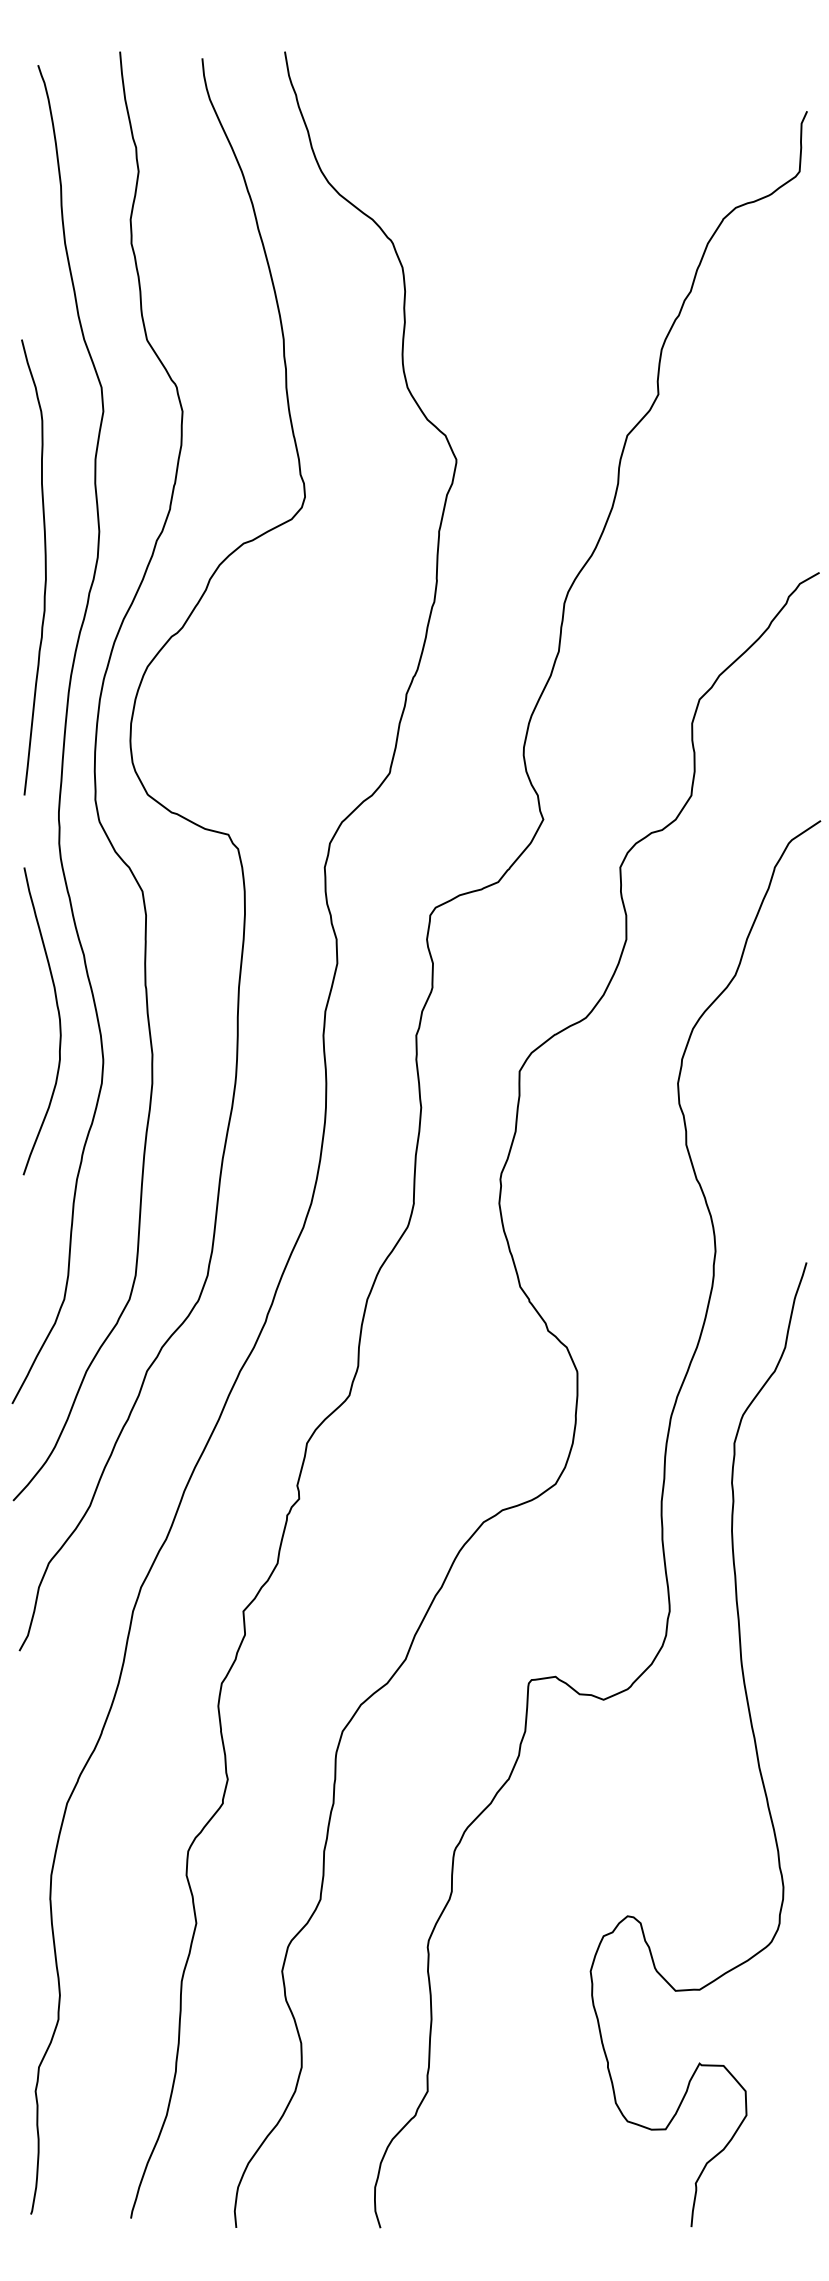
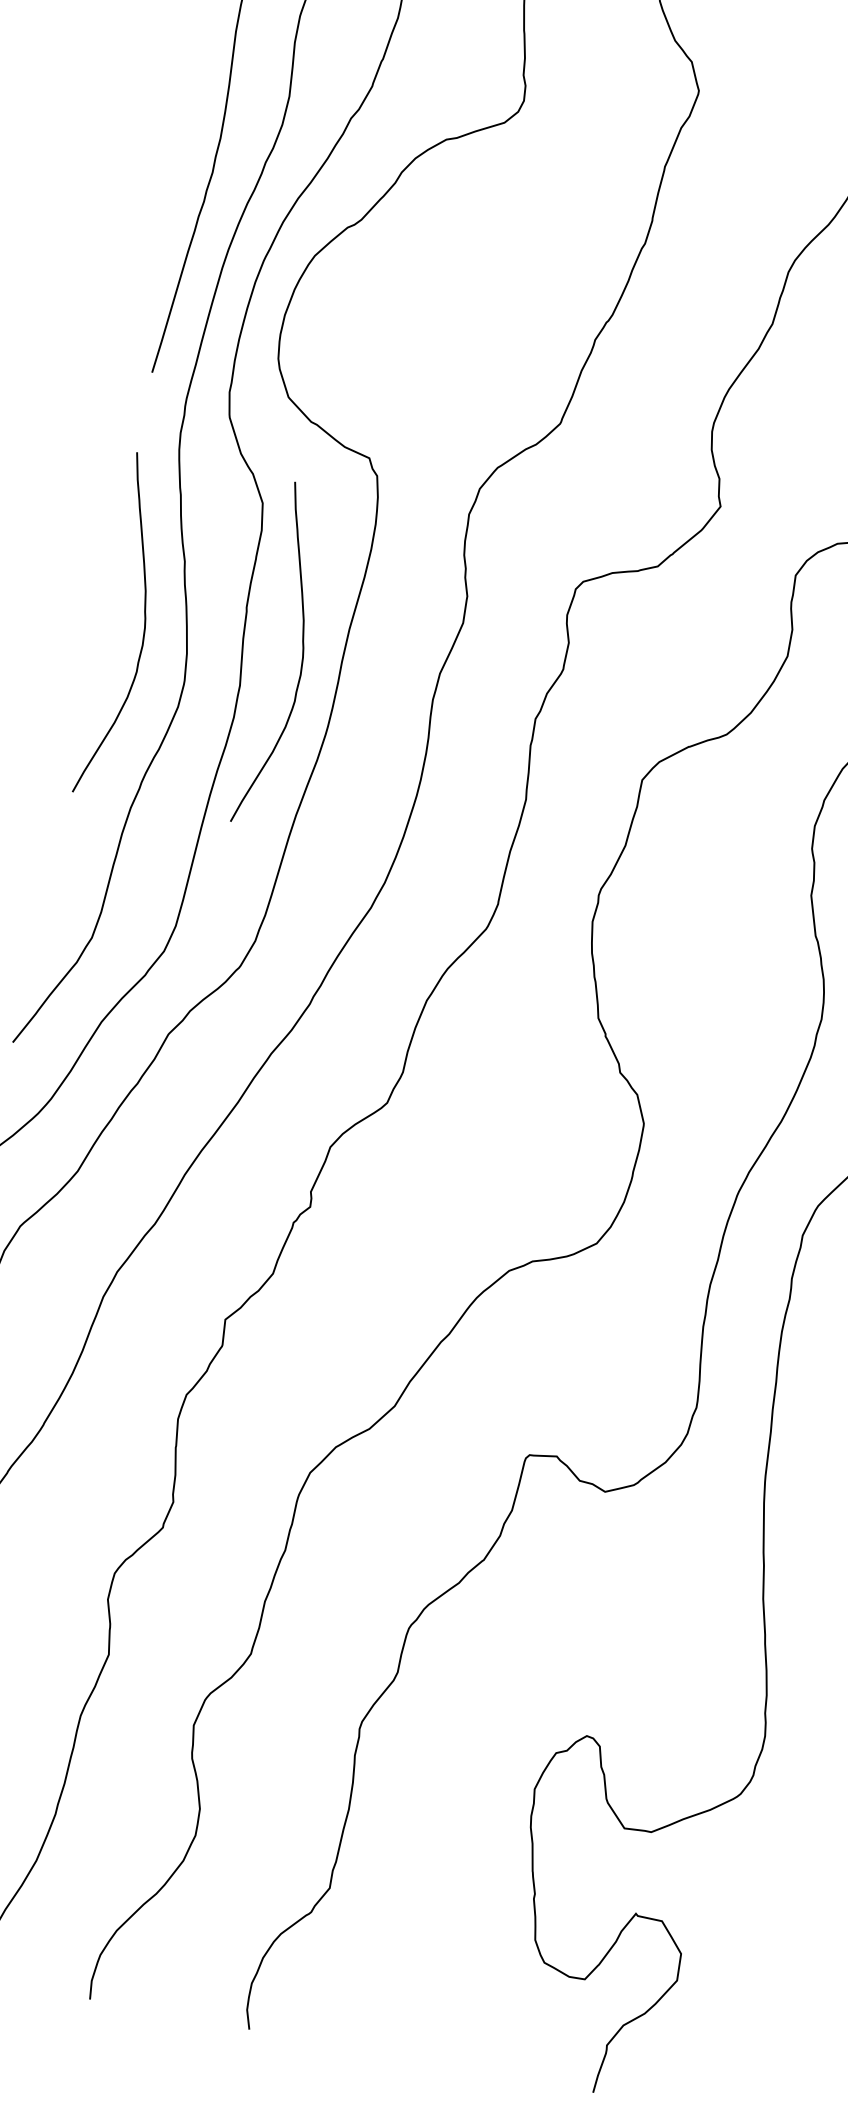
curve: (201, 1018) -> (301, 655), added

